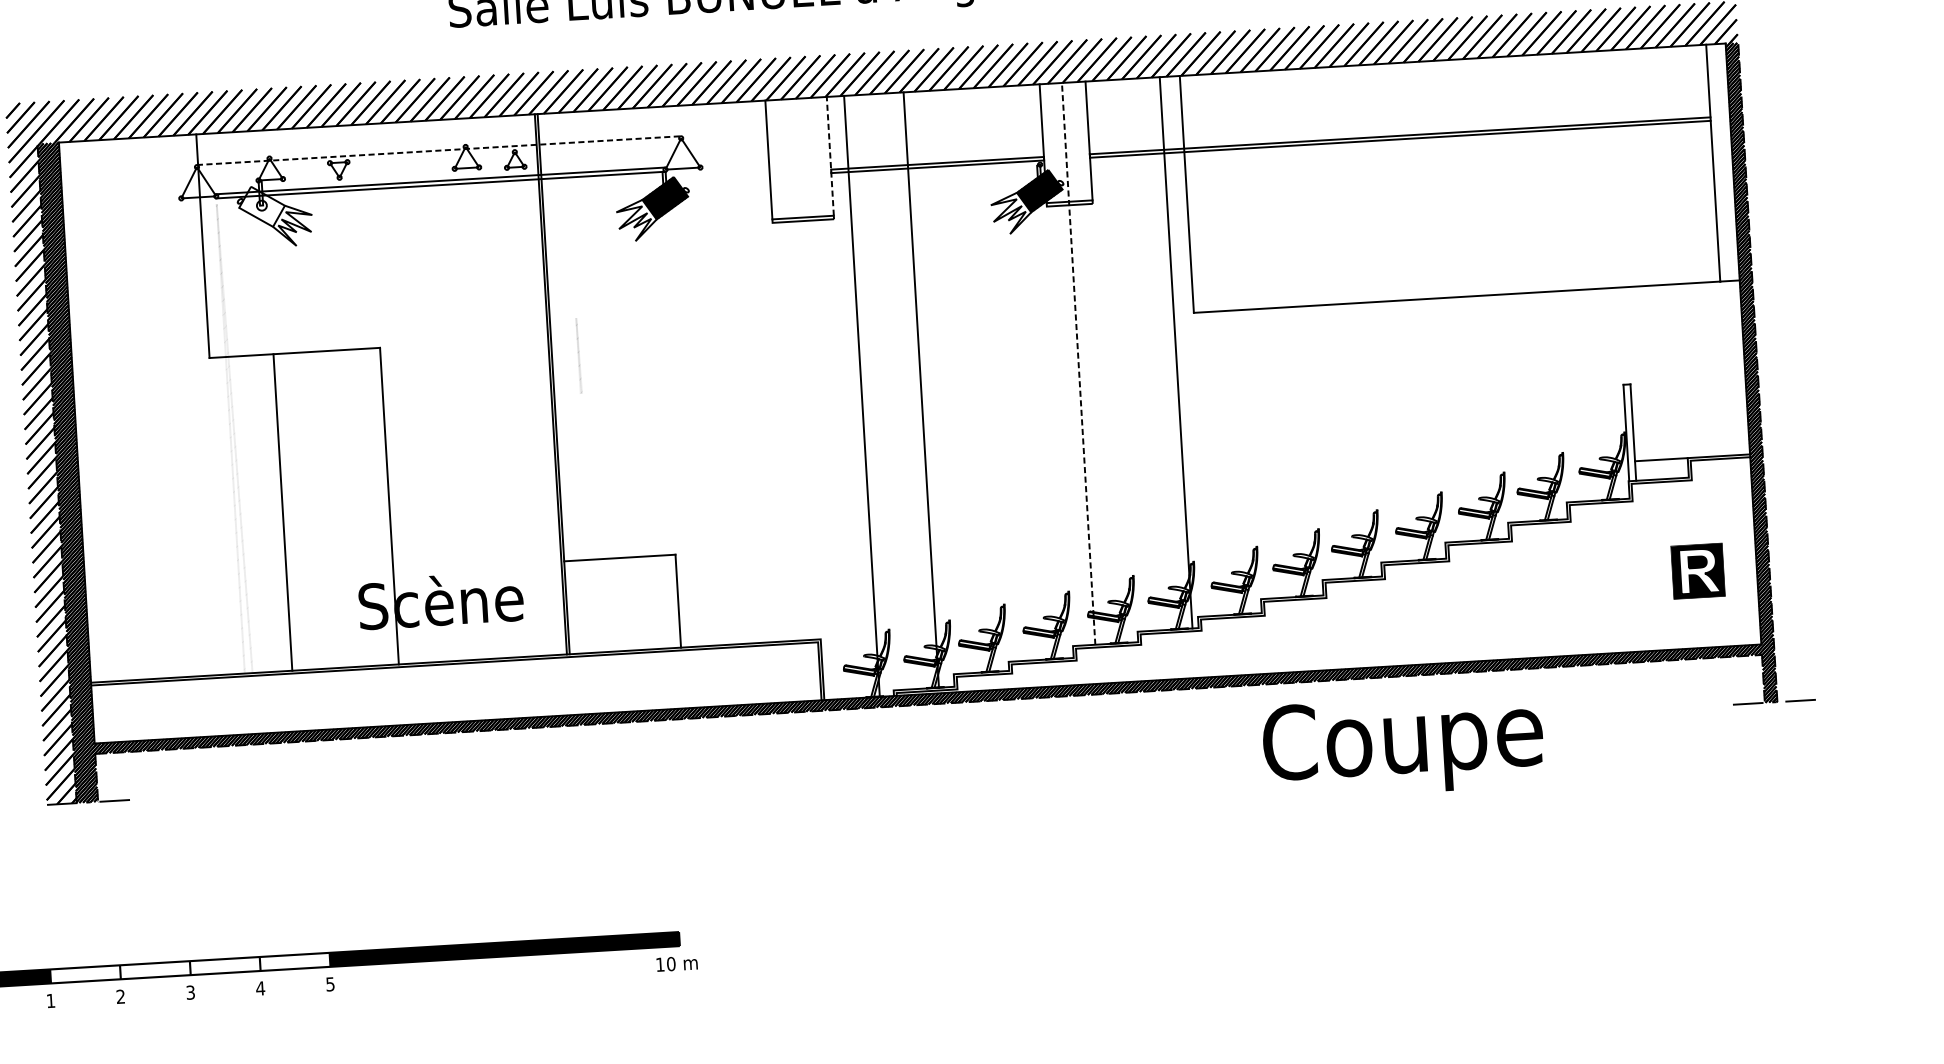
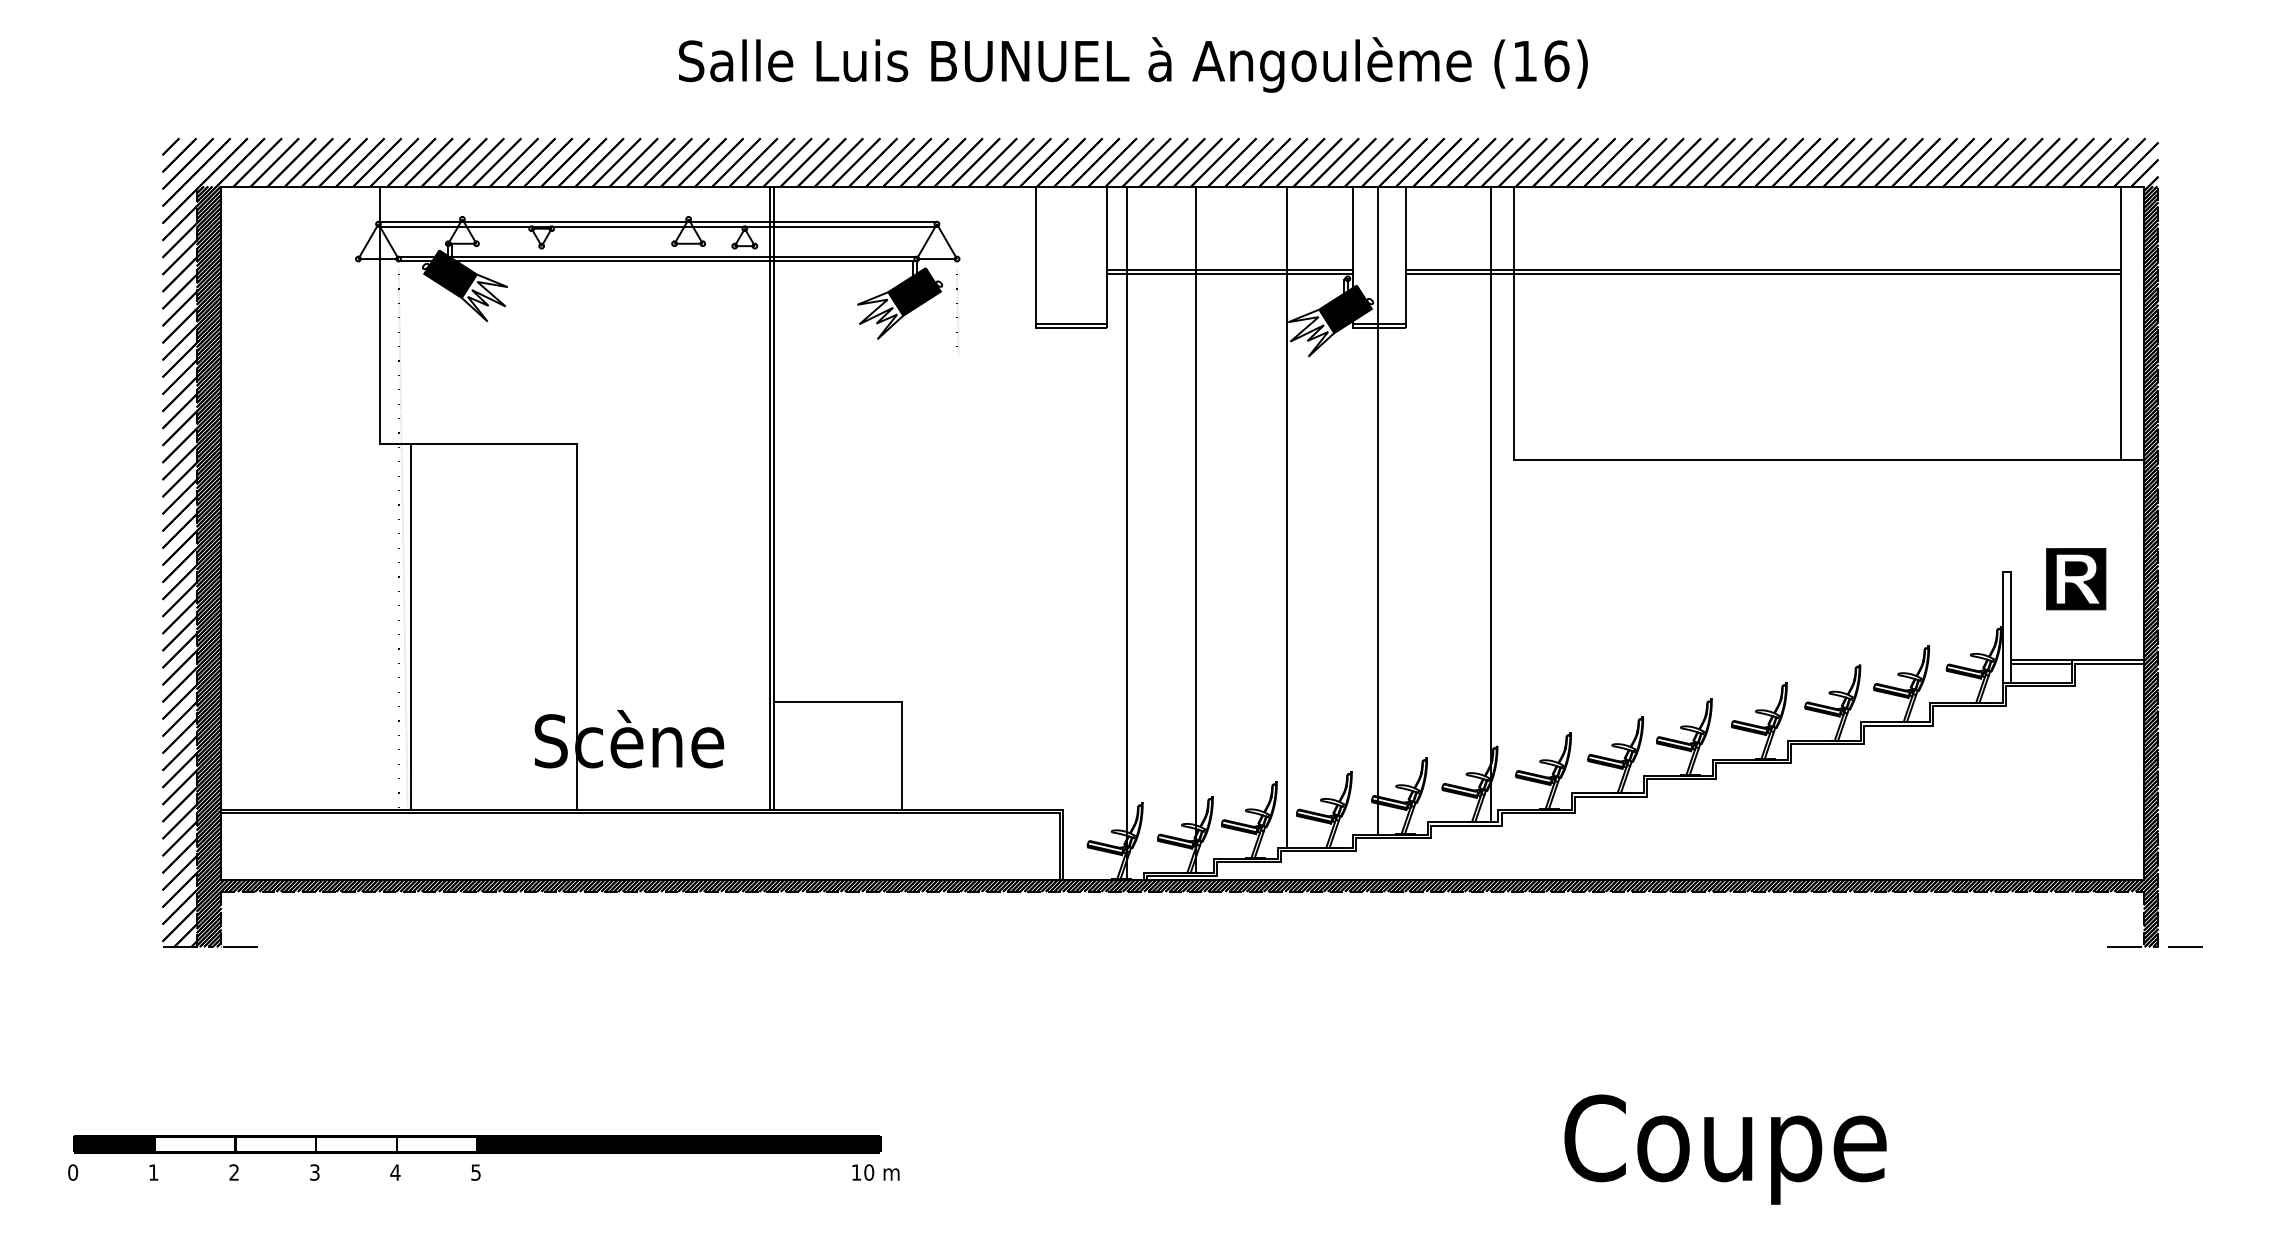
line: (439, 150) -> (658, 221), dashed -> solid
line: (439, 154) -> (657, 226), added
line: (830, 156) -> (1107, 255), dashed -> solid
hatch: (261, 206) -> (450, 273), added
part: (577, 349) -> (956, 303), moved
line: (1078, 363) -> (1378, 510), dashed -> solid
line: (1000, 374) -> (1287, 517), added
line: (1661, 462) -> (2041, 663), added
line: (282, 512) -> (410, 626), moved
part: (1698, 571) -> (2076, 579), moved
text: (1403, 745) -> (1725, 1149), moved

